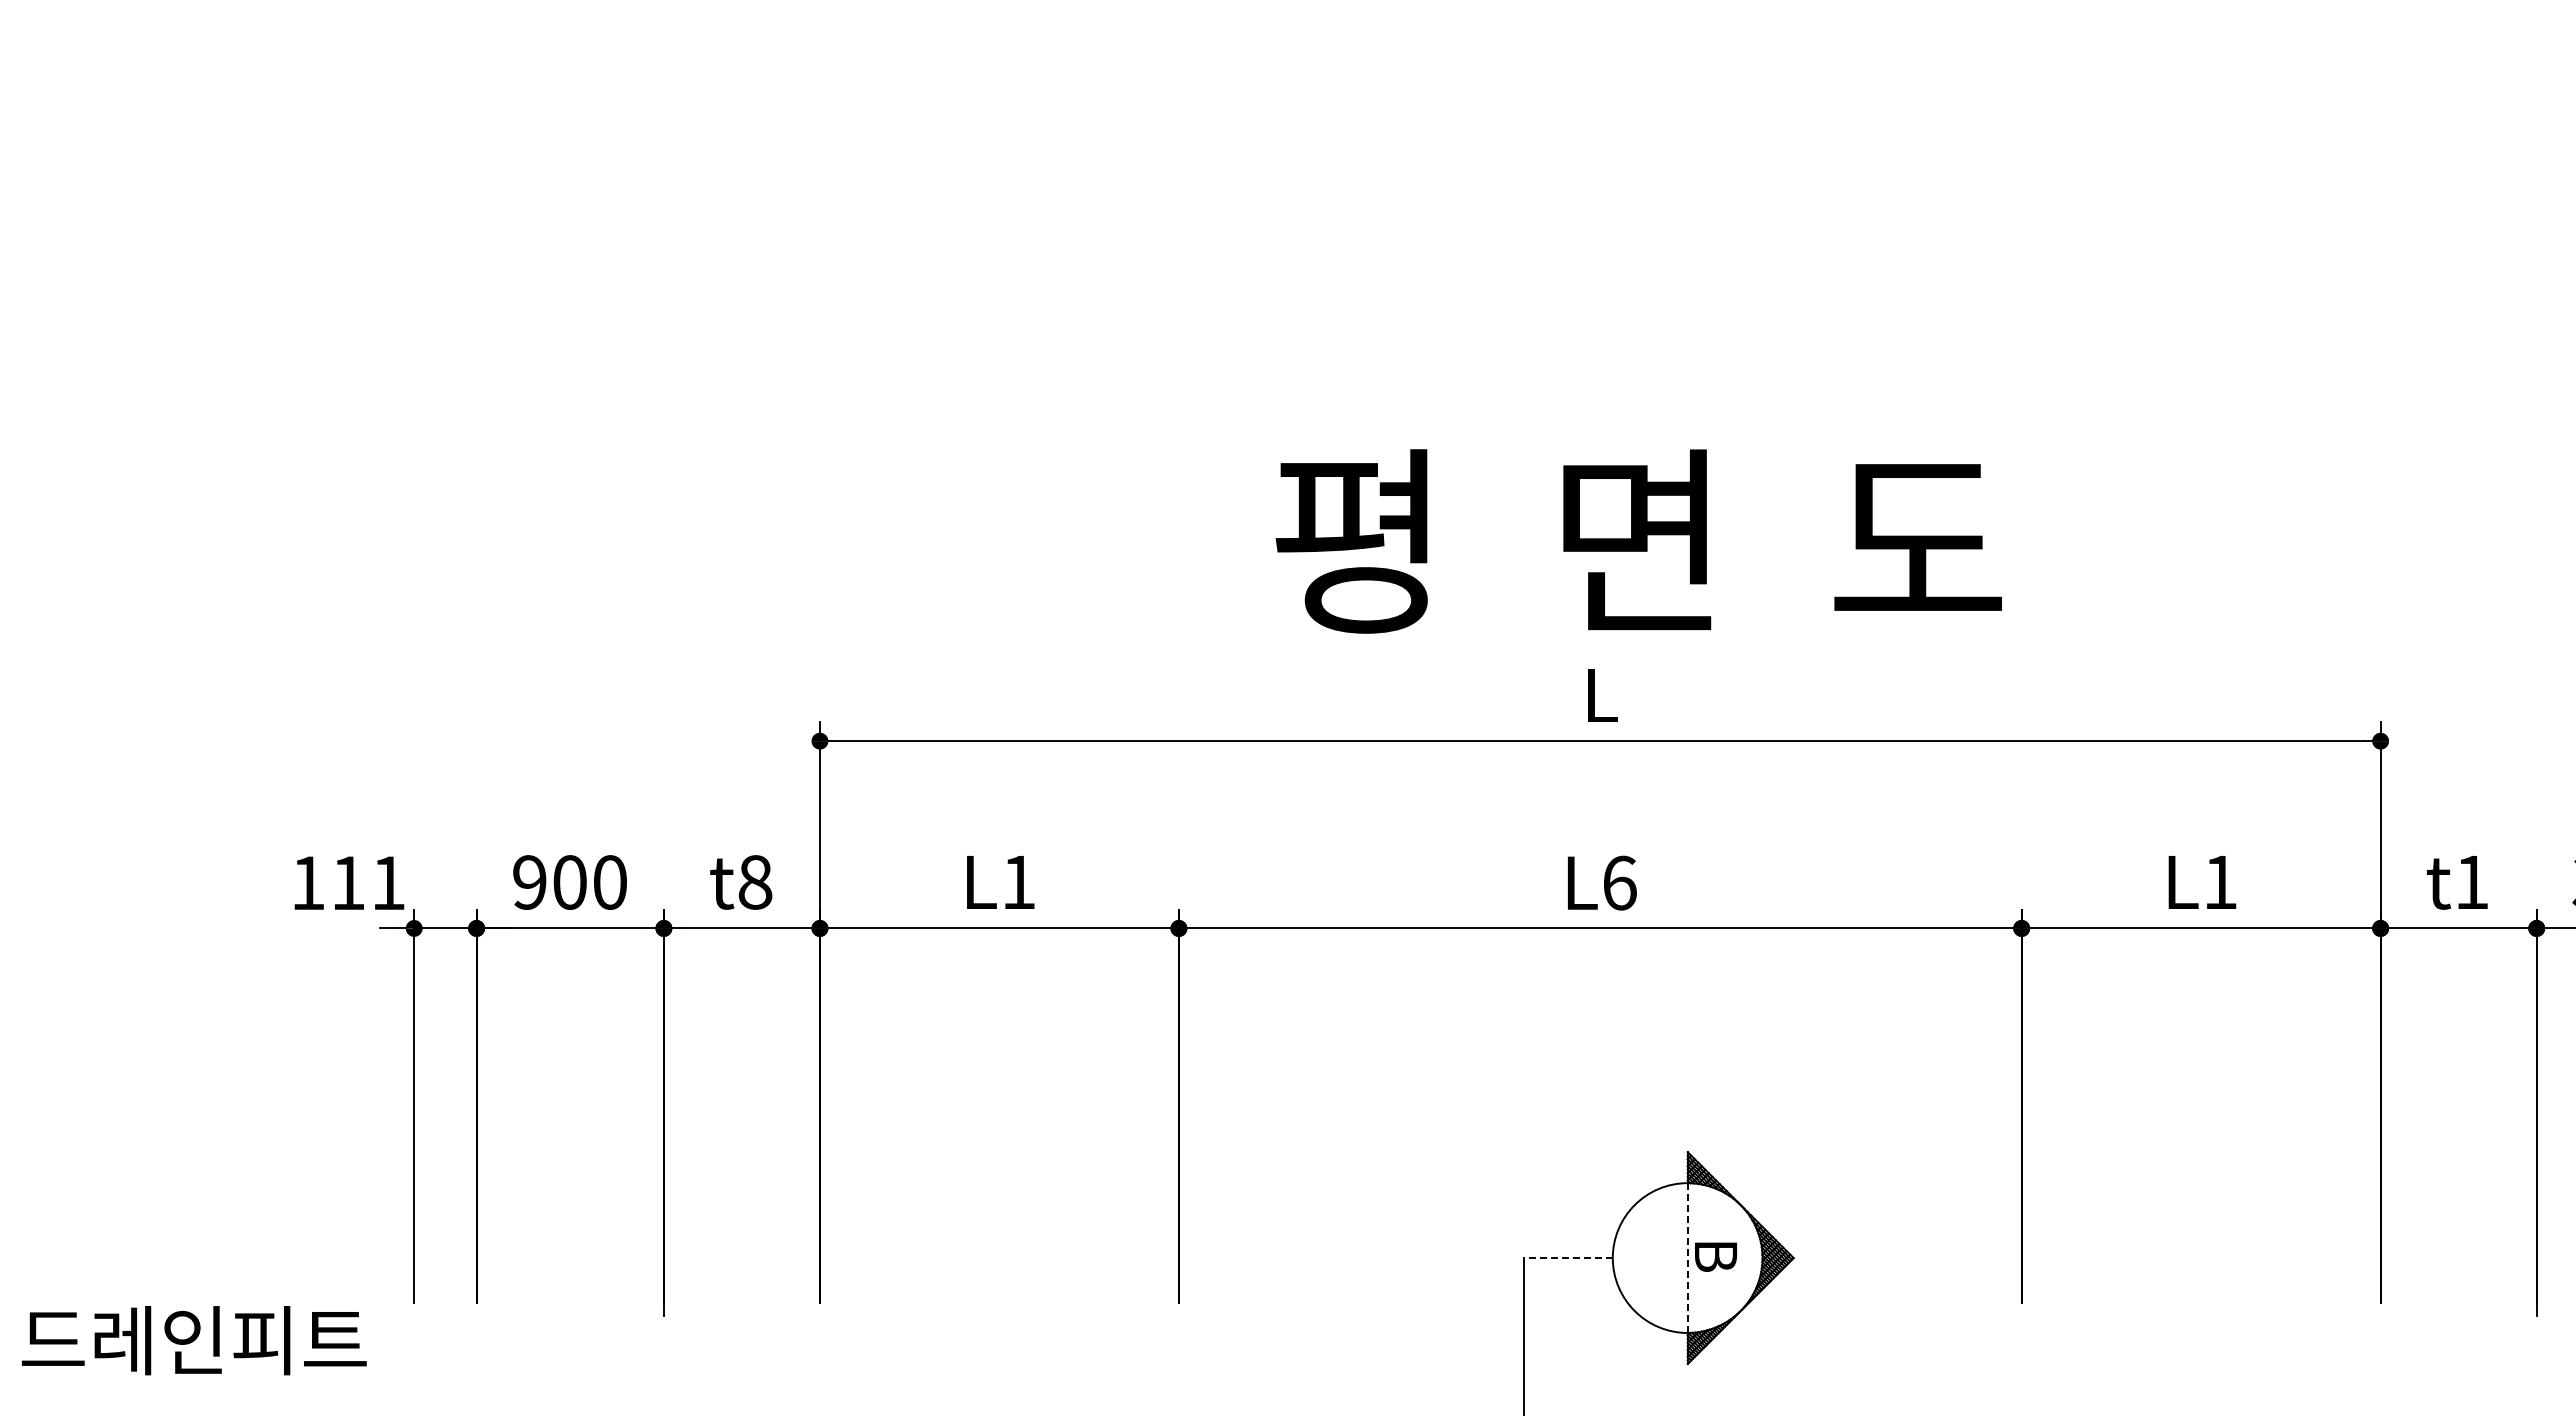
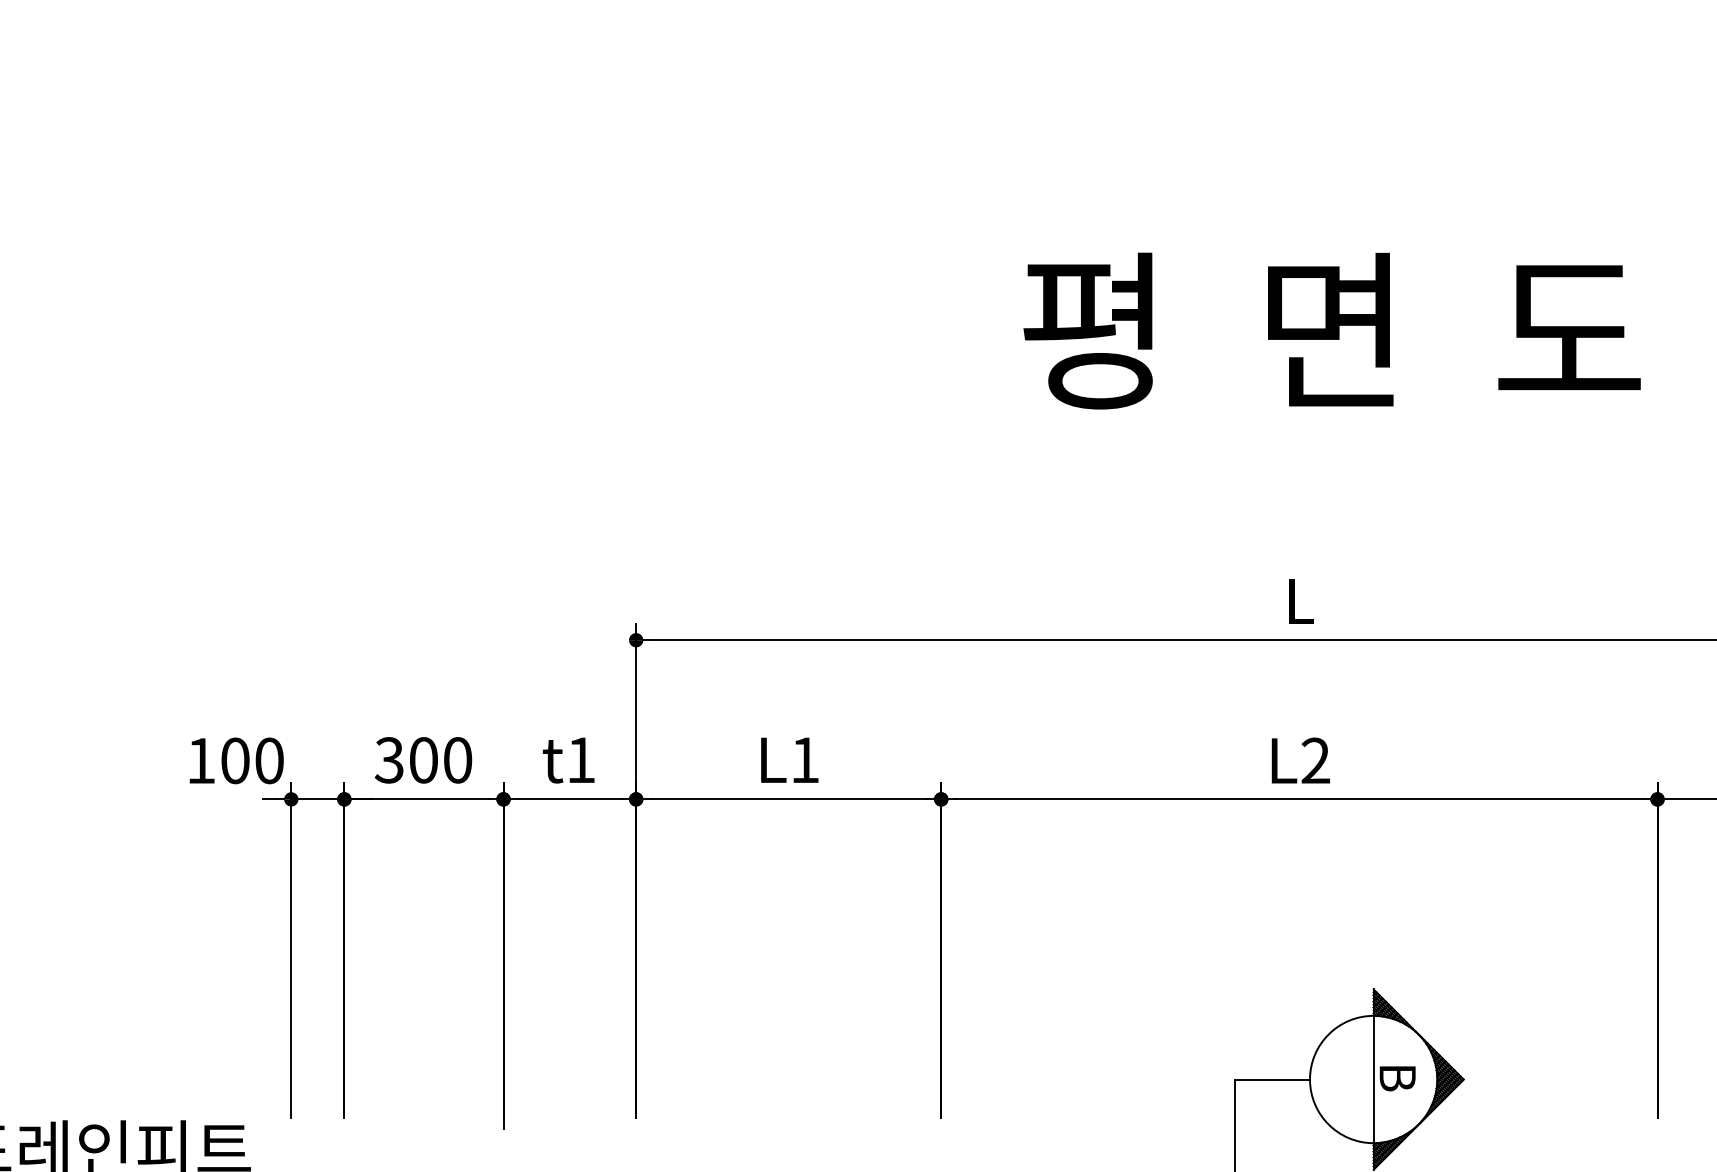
text: (1638, 541) -> (1331, 331), moved
text: (368, 882) -> (252, 760), 111 -> 100
text: (529, 882) -> (389, 760), 900 -> 300
text: (755, 882) -> (581, 760), t8 -> t1
text: (1619, 882) -> (1315, 760), L6 -> L2
line: (1567, 1258) -> (1271, 1079), dashed -> solid
line: (1687, 1258) -> (1373, 1079), dashed -> solid

